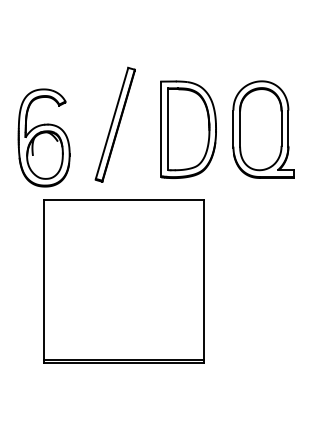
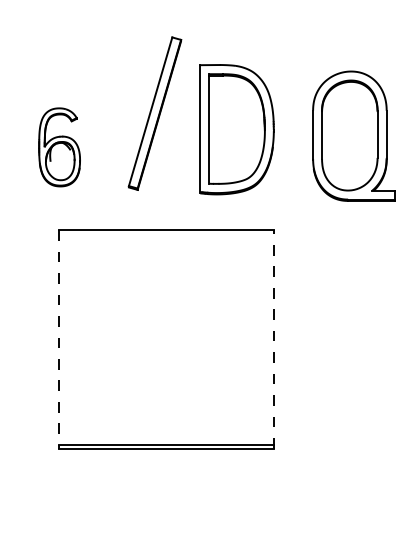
part: (114, 124) -> (153, 113), moved
part: (188, 129) -> (236, 129), moved
part: (43, 137) -> (58, 146), size x0.6
line: (43, 281) -> (58, 339), solid -> dashed
line: (204, 281) -> (274, 339), solid -> dashed

